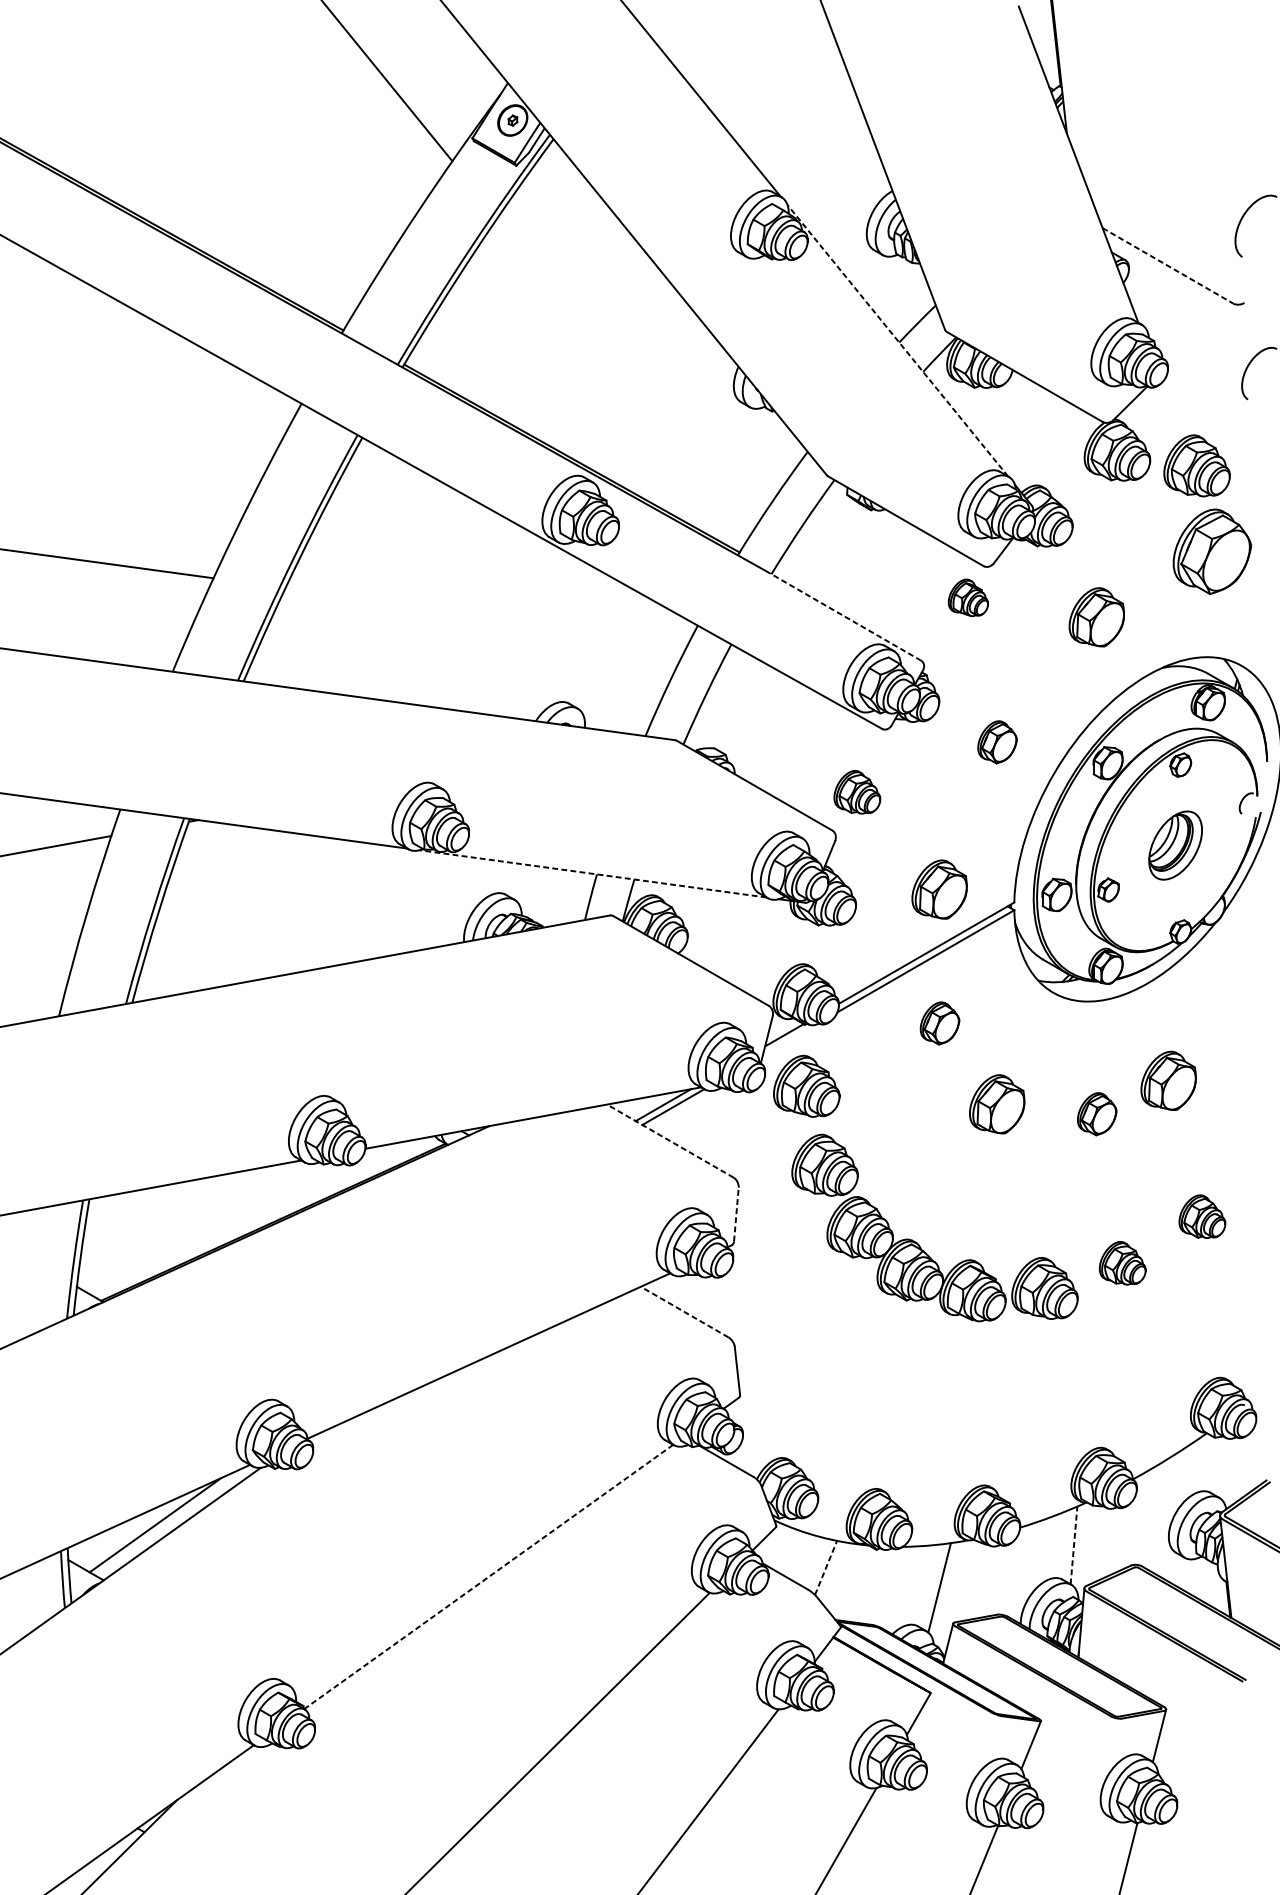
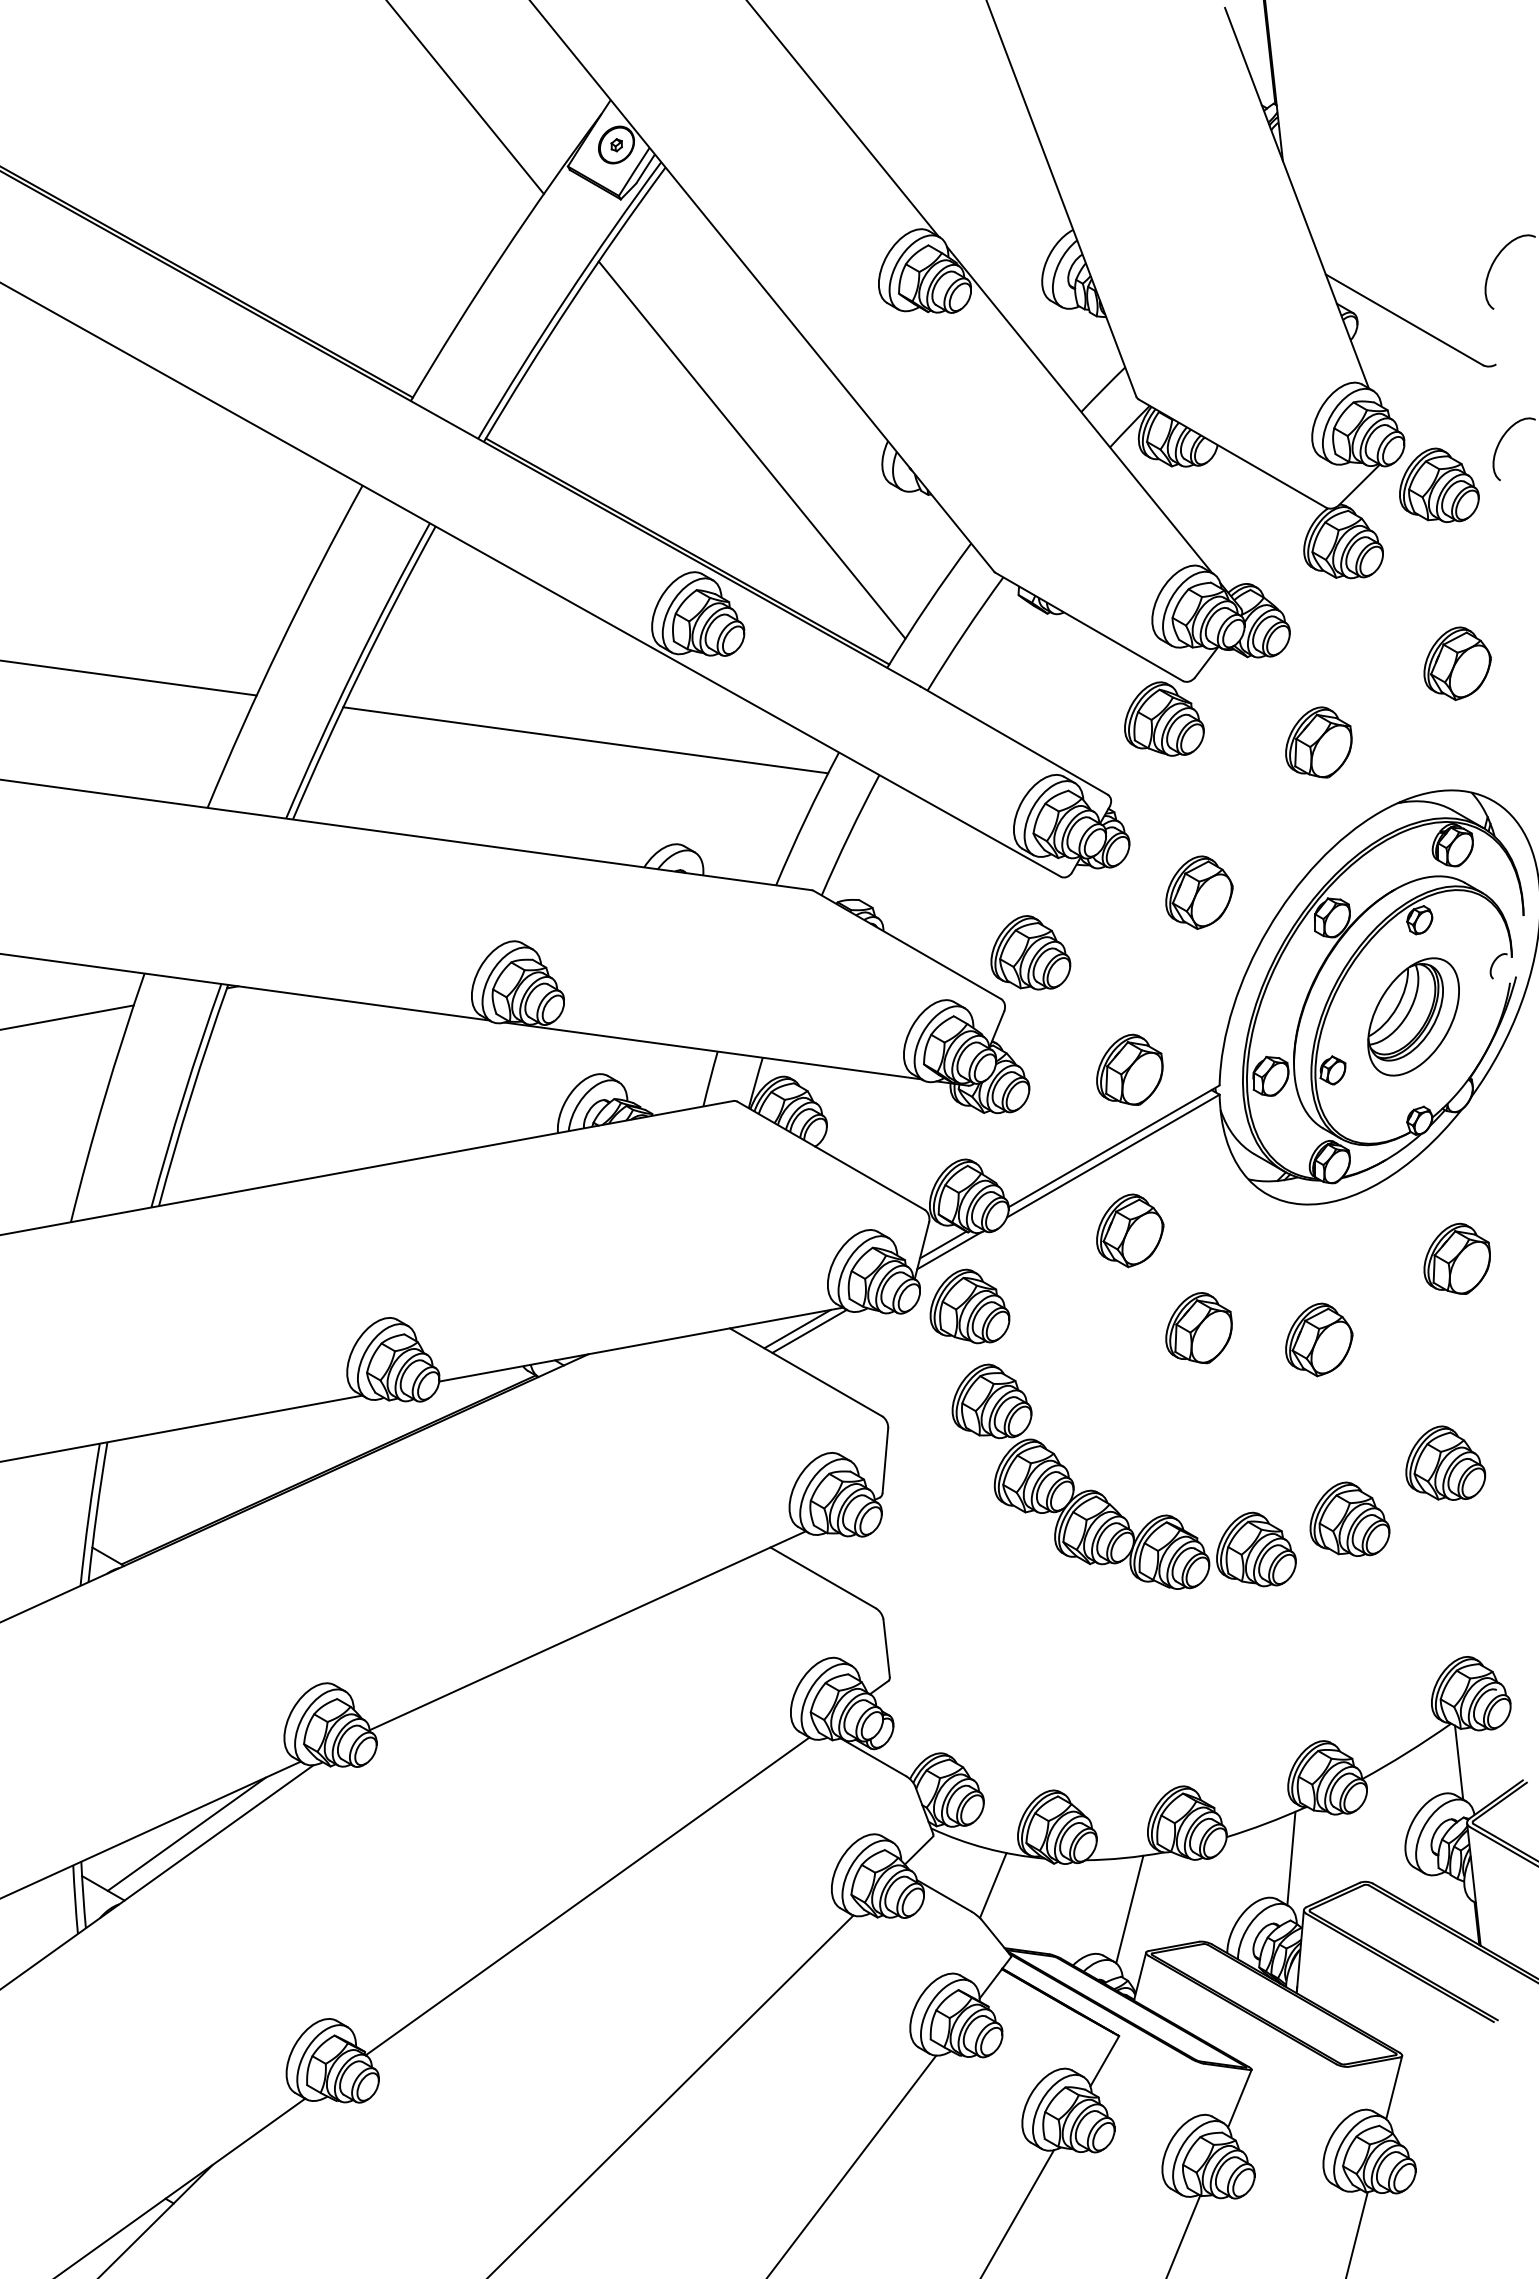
line: (1168, 265) -> (1404, 319), dashed -> solid
line: (897, 340) -> (1079, 409), dashed -> solid
line: (625, 373) -> (751, 449), added
part: (1197, 465) -> (1439, 484), moved
part: (1212, 551) -> (1457, 663), size x0.71
part: (968, 597) -> (1164, 718), size x1.67
line: (486, 615) -> (585, 740), added
line: (842, 615) -> (1013, 740), dashed -> solid
part: (997, 742) -> (1199, 892), size x1.43
part: (857, 791) -> (1030, 952), size x1.43
part: (1175, 845) -> (1413, 1016), size x1.43
line: (593, 873) -> (713, 1050), dashed -> solid
part: (940, 1023) -> (1130, 1230), size x1.43
line: (788, 1039) -> (948, 1250), added
part: (1168, 1080) -> (1456, 1258), moved
part: (1097, 1113) -> (1319, 1339), size x1.43
line: (670, 1141) -> (806, 1372), dashed -> solid
line: (736, 1214) -> (885, 1460), dashed -> solid
part: (1202, 1216) -> (1445, 1462), size x1.43
part: (1122, 1262) -> (1349, 1518), size x1.43
line: (684, 1311) -> (823, 1577), dashed -> solid
line: (1213, 1465) -> (1459, 1762), added
line: (1074, 1545) -> (1291, 1858), dashed -> solid
line: (826, 1567) -> (993, 1885), dashed -> solid
line: (488, 1577) -> (587, 1896), dashed -> solid

